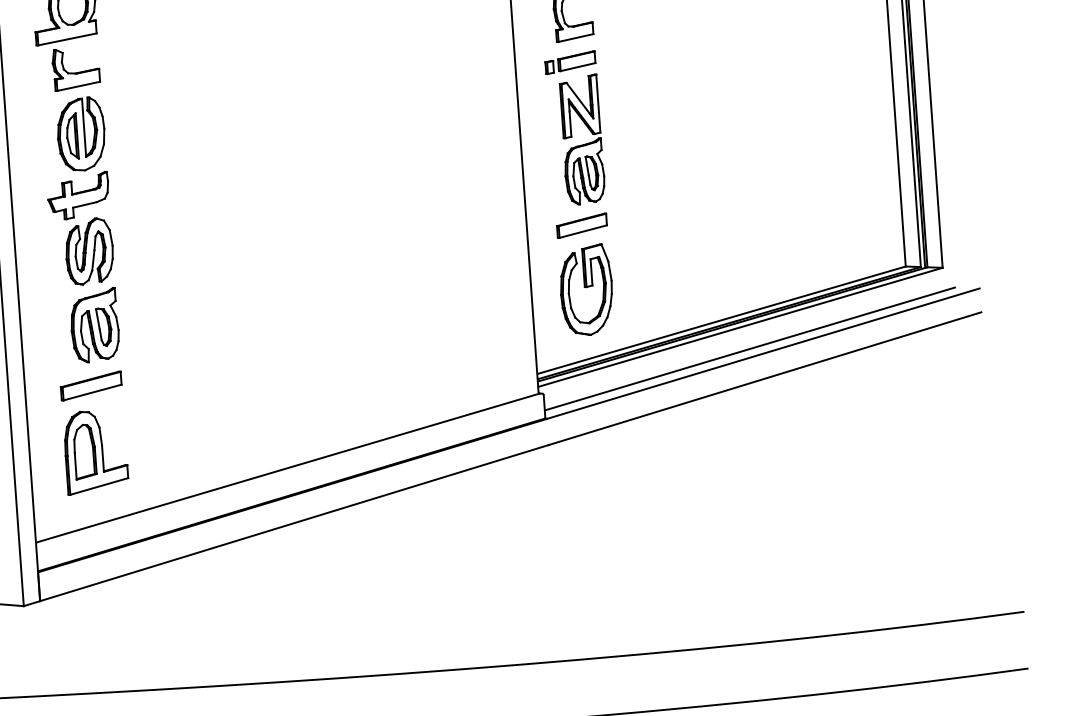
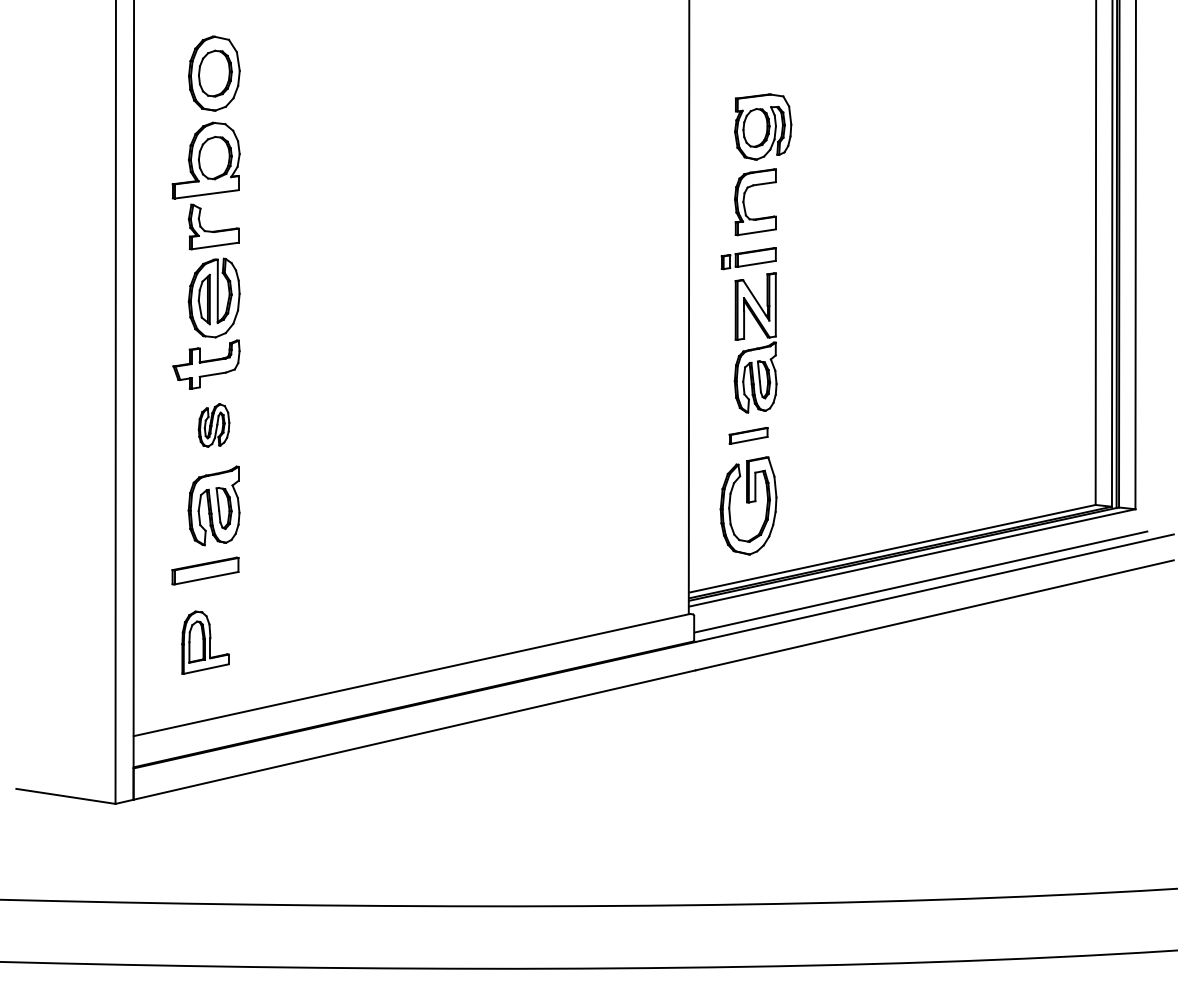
part: (581, 225) -> (748, 435), size x0.7
part: (88, 251) -> (213, 425), size x0.6
part: (95, 451) -> (205, 642), size x0.7

